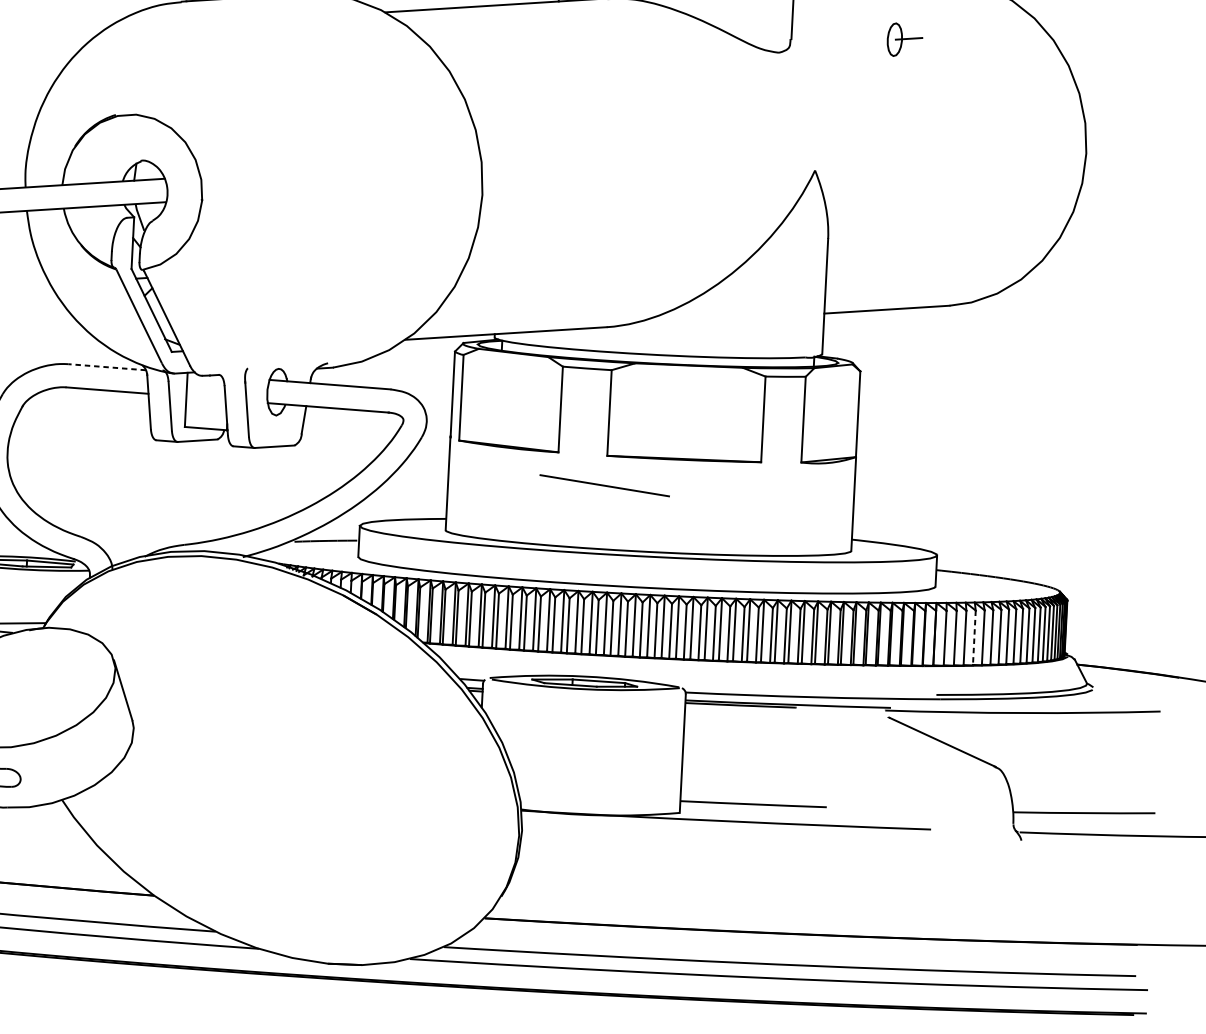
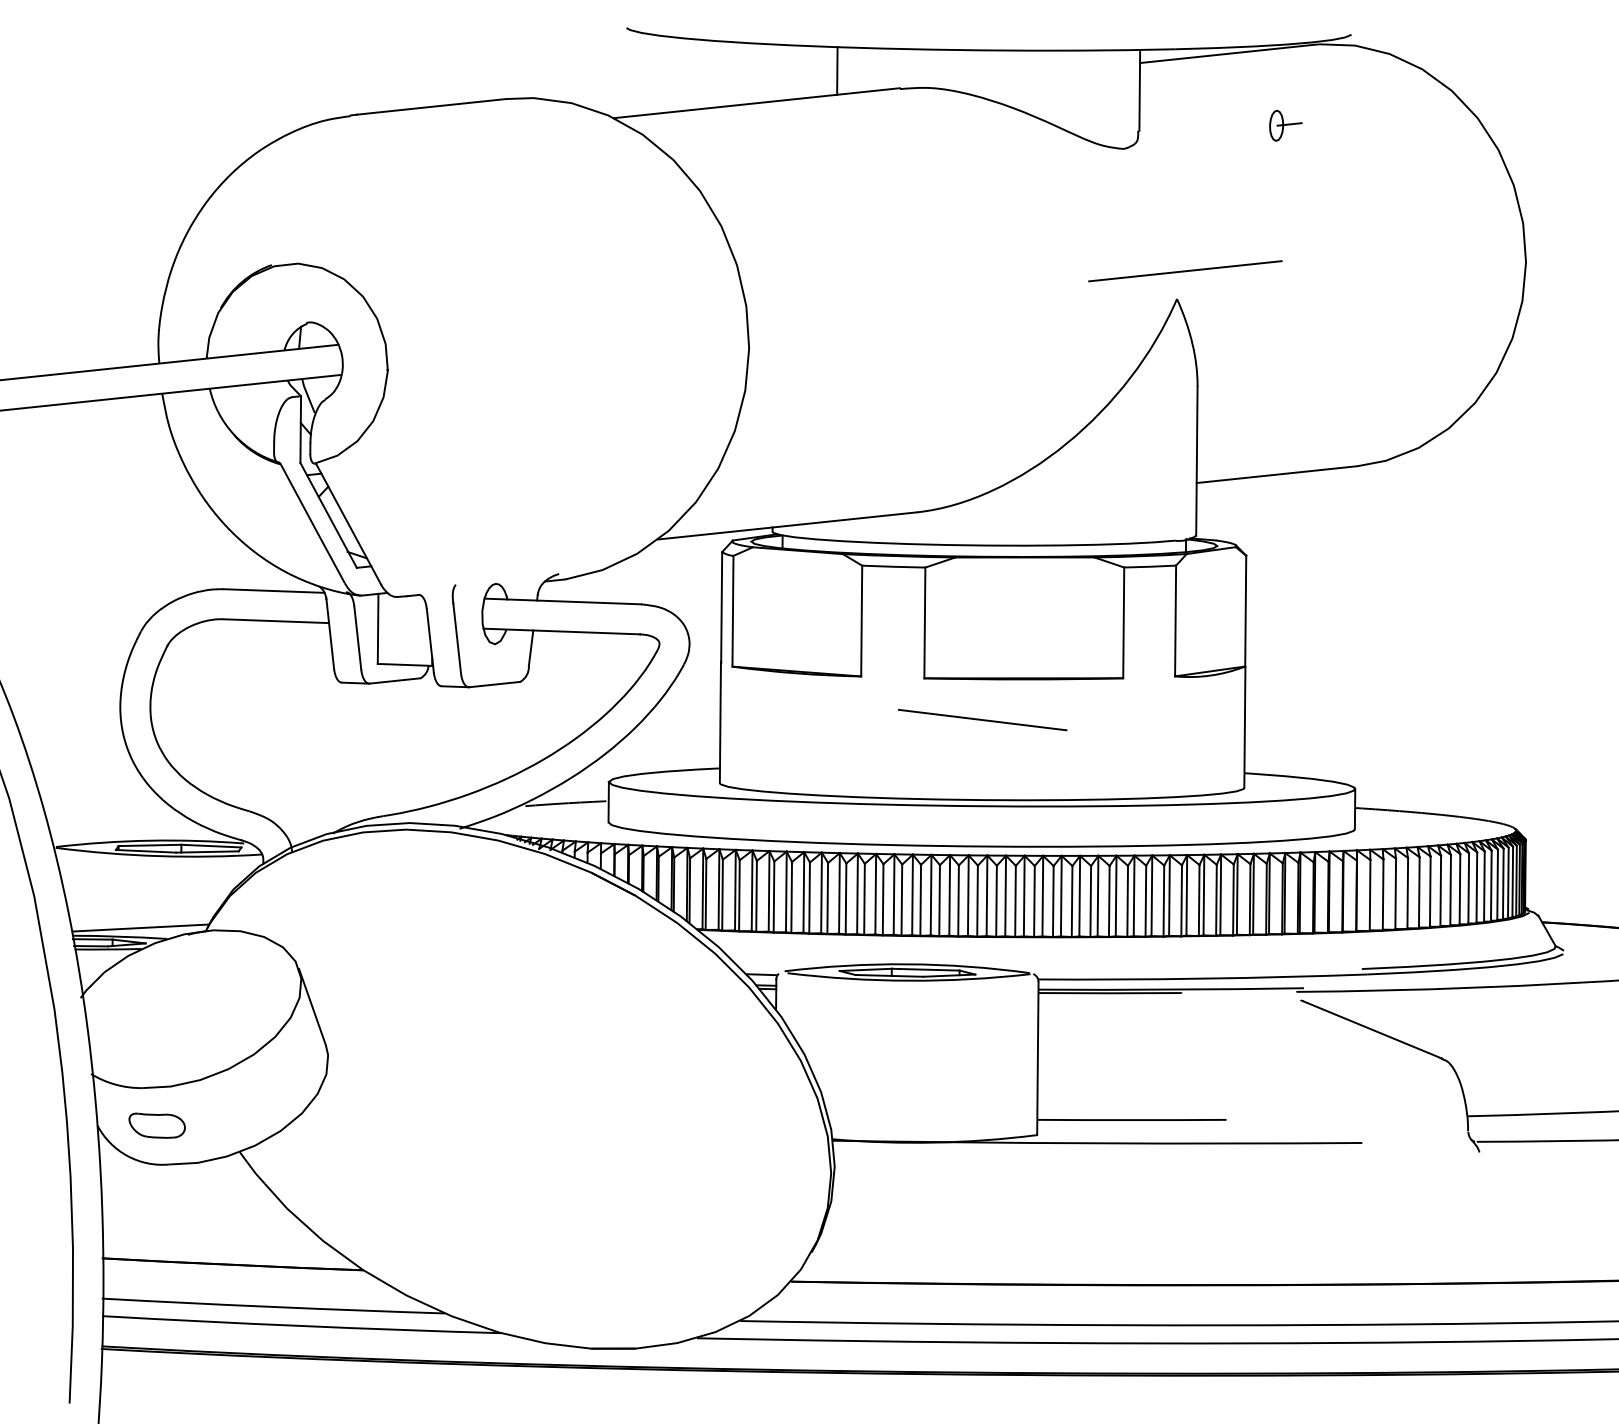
part: (904, 39) -> (1285, 125), size x0.71
line: (822, 149) -> (1185, 271), added
line: (106, 367) -> (273, 591), dashed -> solid
line: (604, 485) -> (982, 719), moved
line: (974, 637) -> (1407, 893), dashed -> solid

